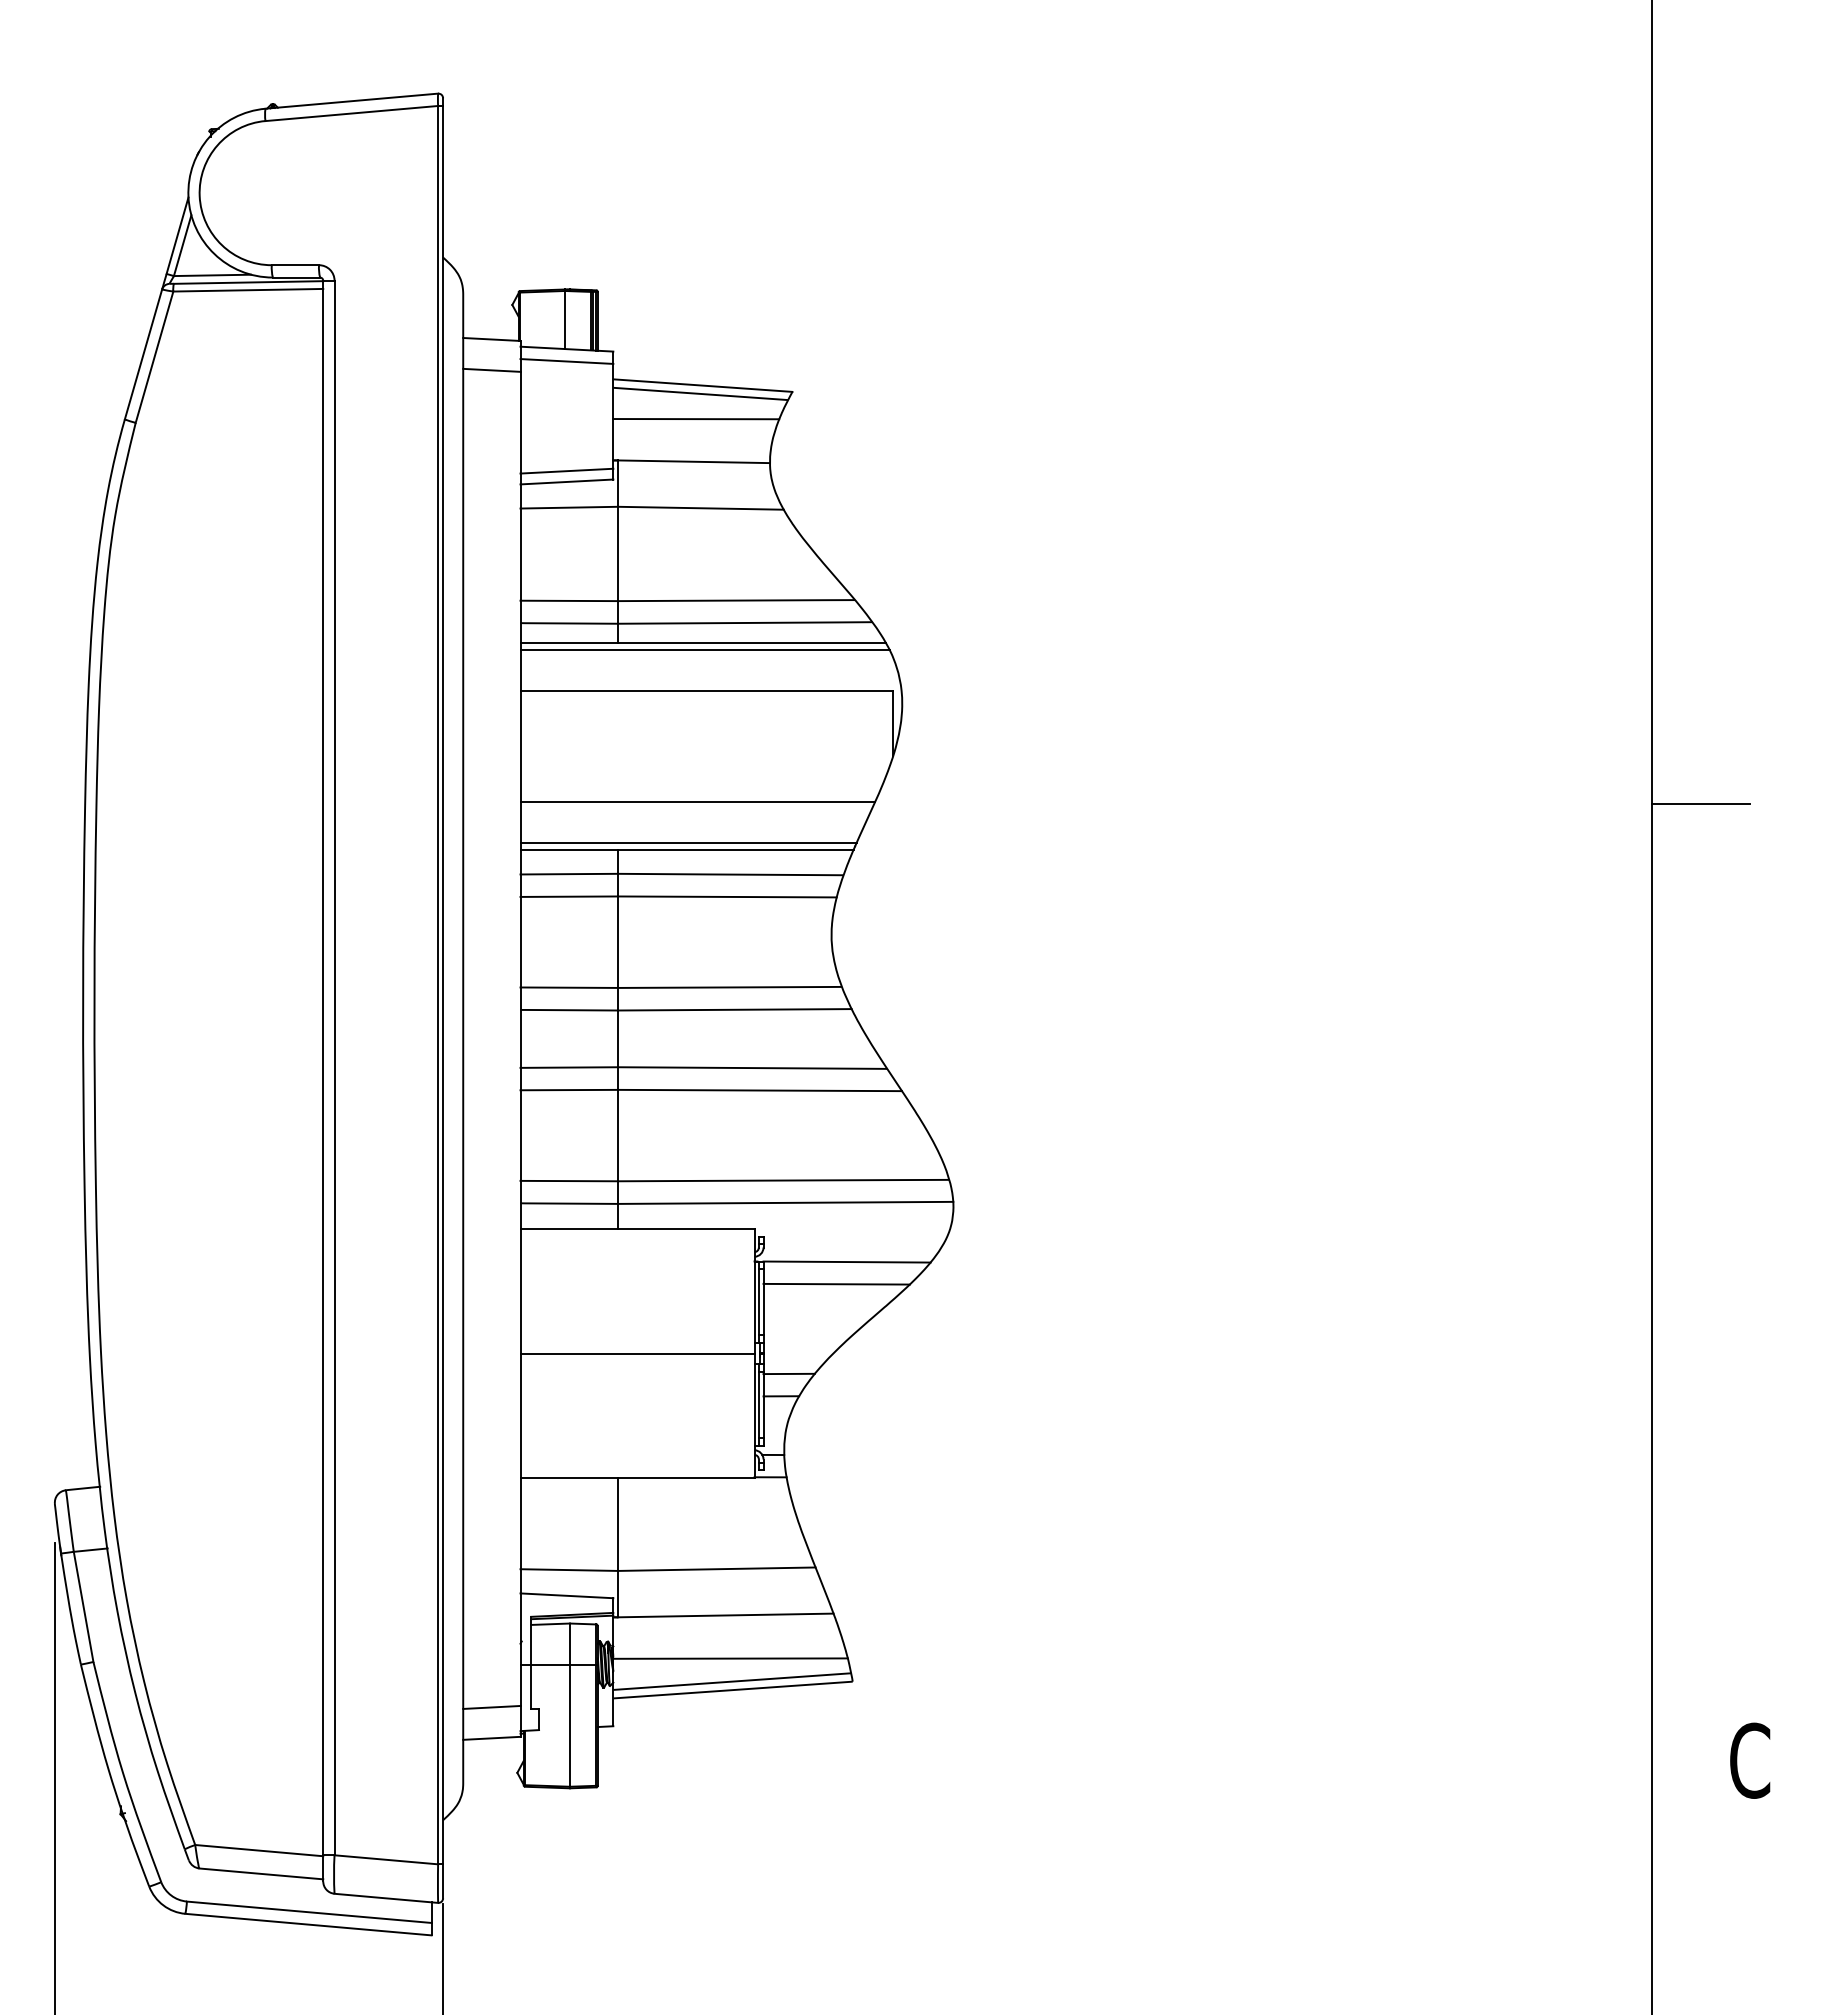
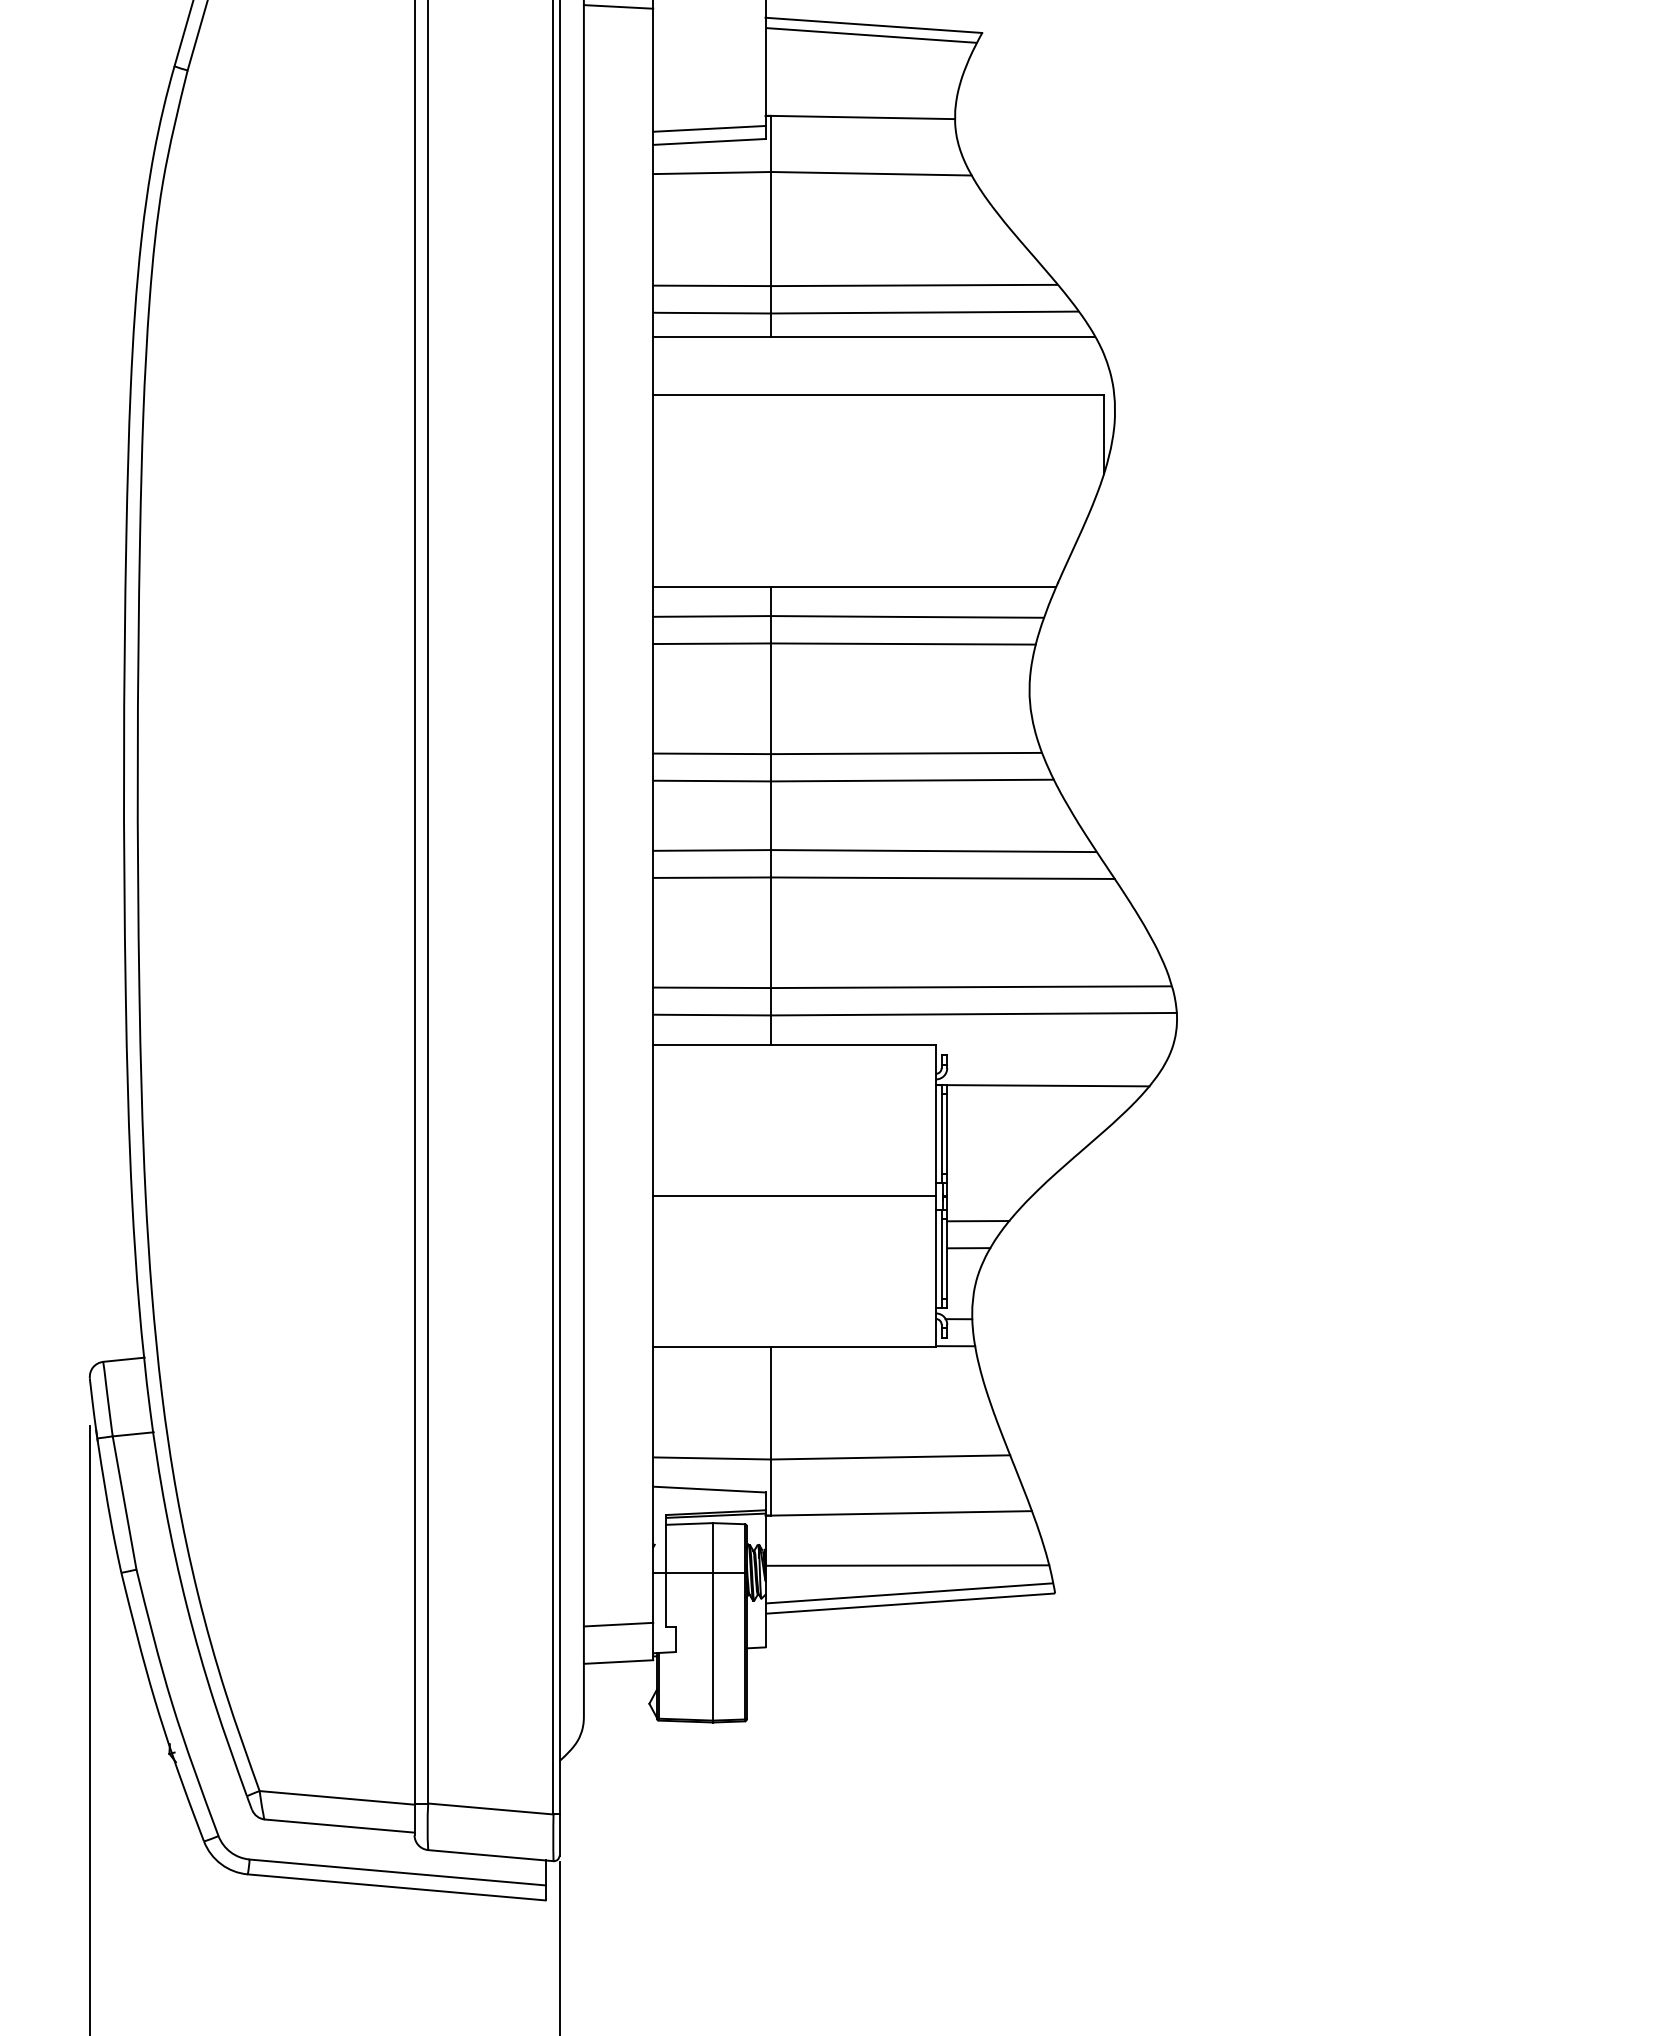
line: (696, 419) -> (866, 66), removed
line: (704, 650) -> (875, 345), removed
line: (697, 801) -> (867, 528), removed
line: (688, 842) -> (856, 578), removed
line: (836, 1283) -> (1035, 1111), removed

